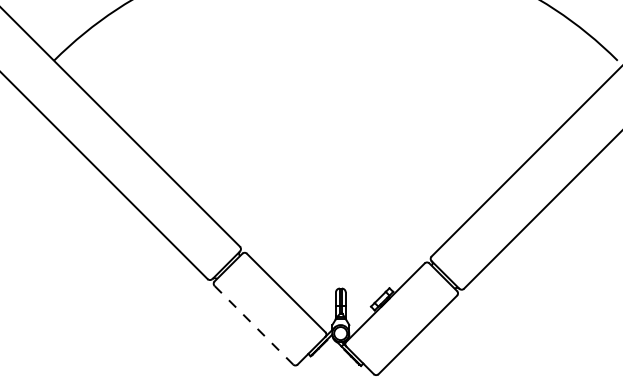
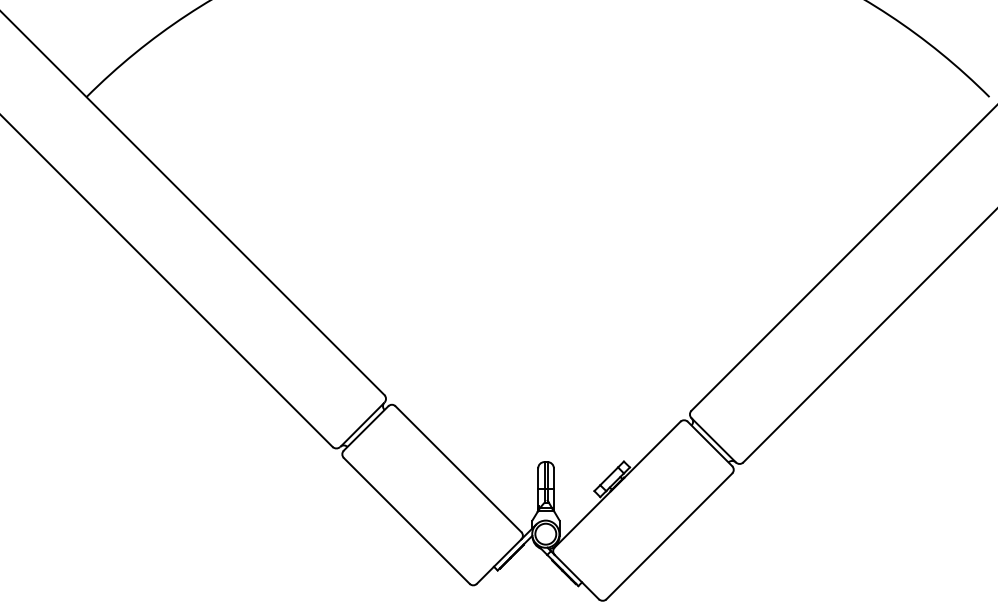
line: (253, 325) -> (406, 521), dashed -> solid

